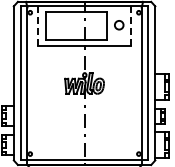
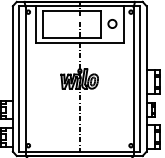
line: (37, 25) -> (35, 24), dashed -> solid
line: (131, 25) -> (124, 24), dashed -> solid

